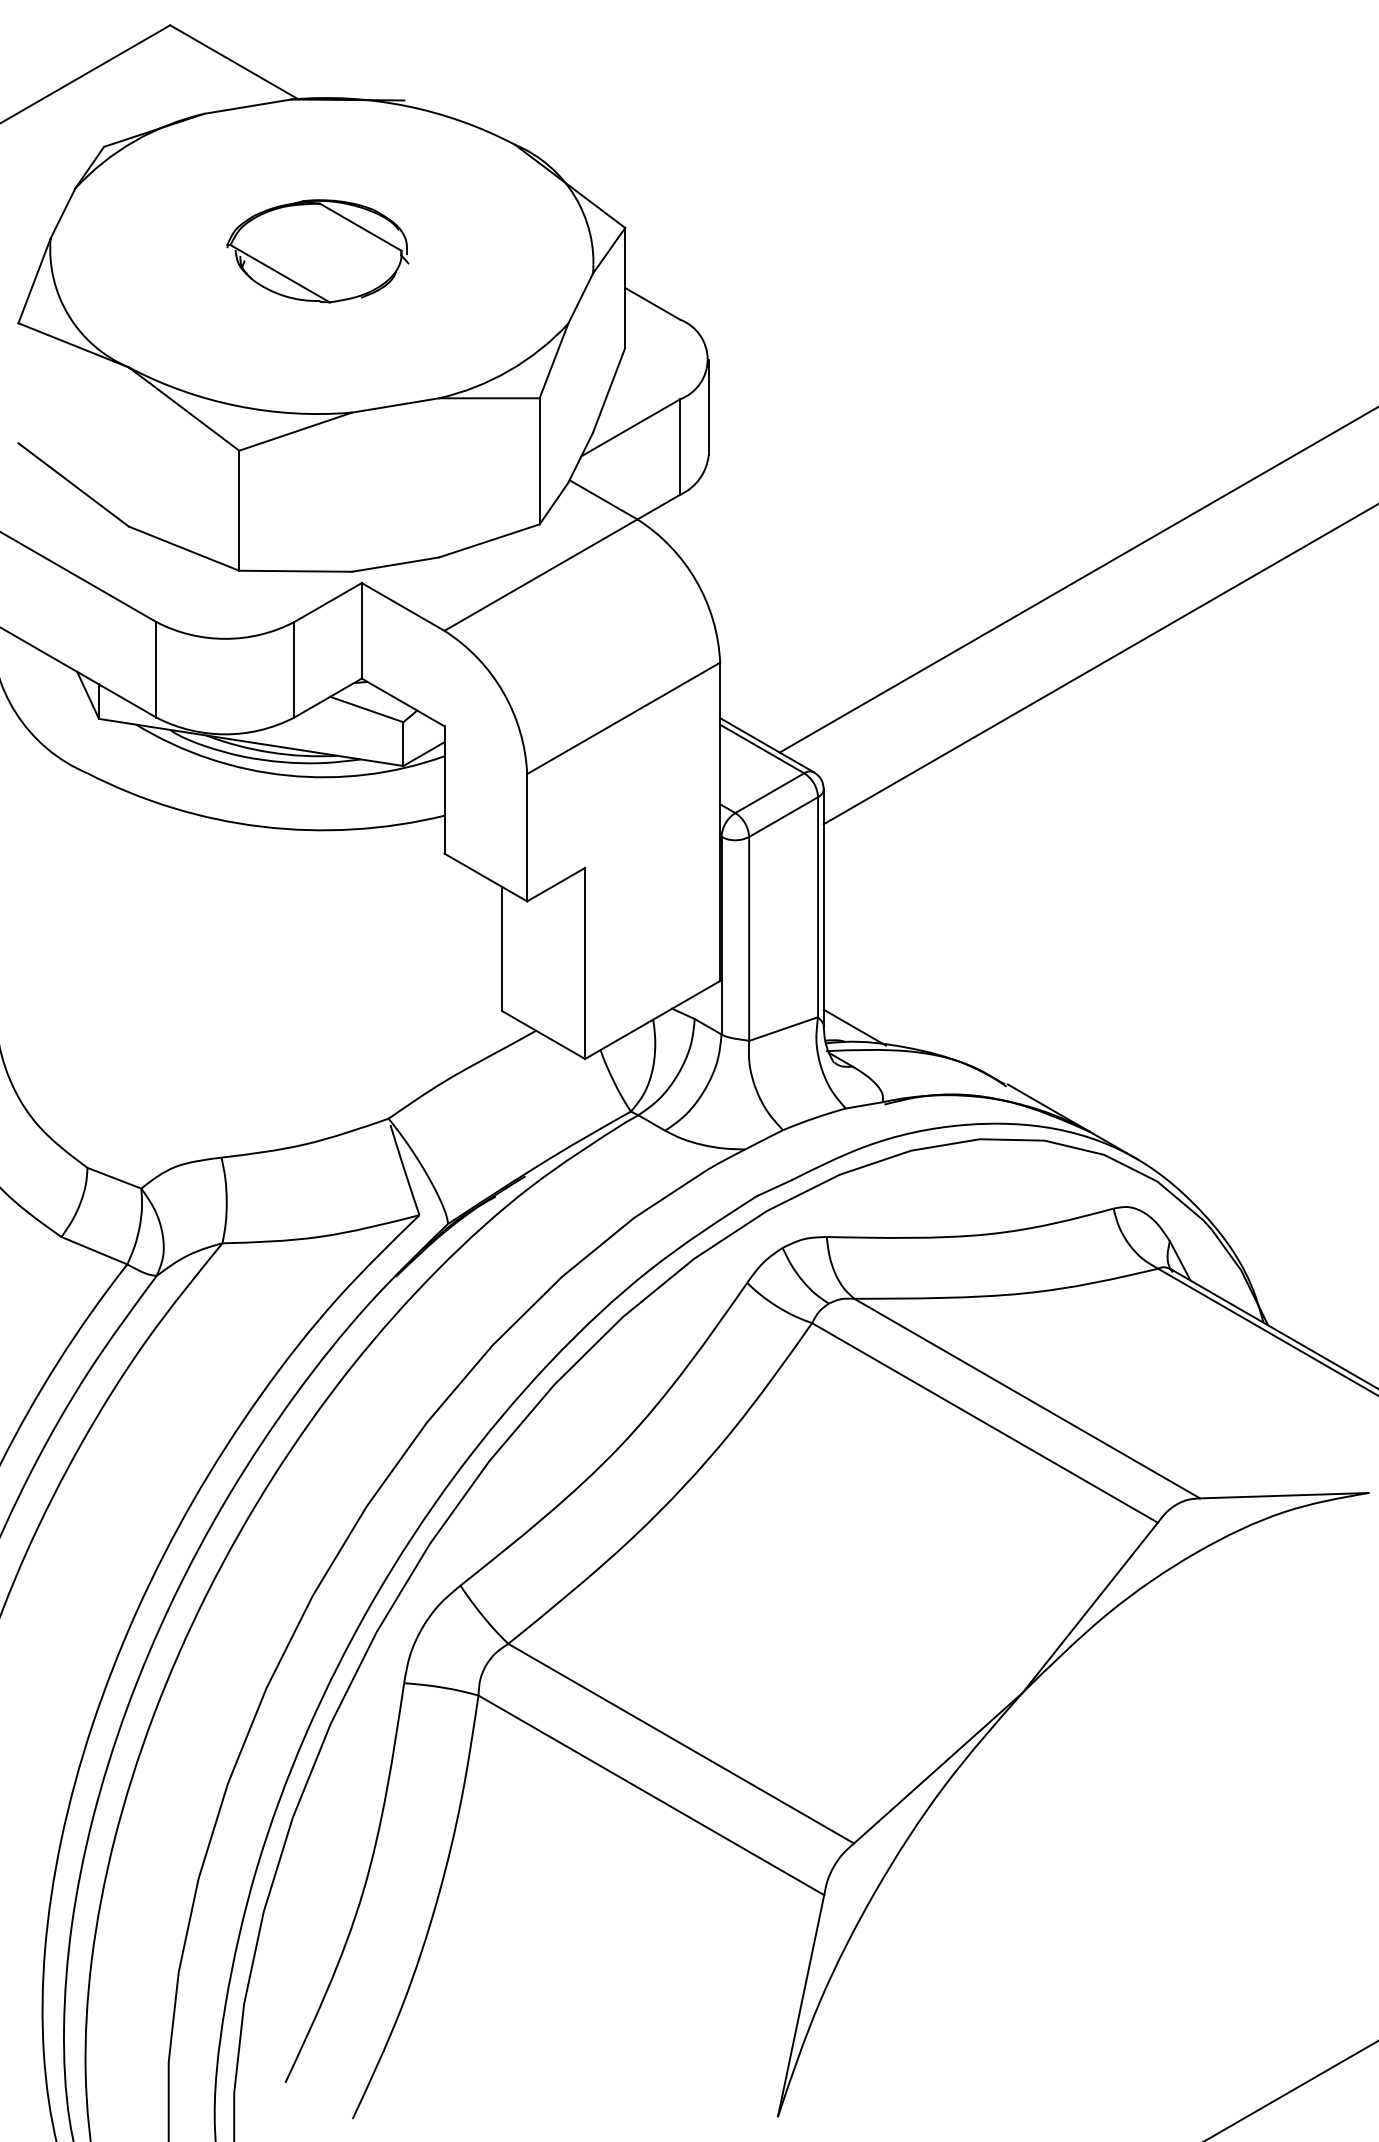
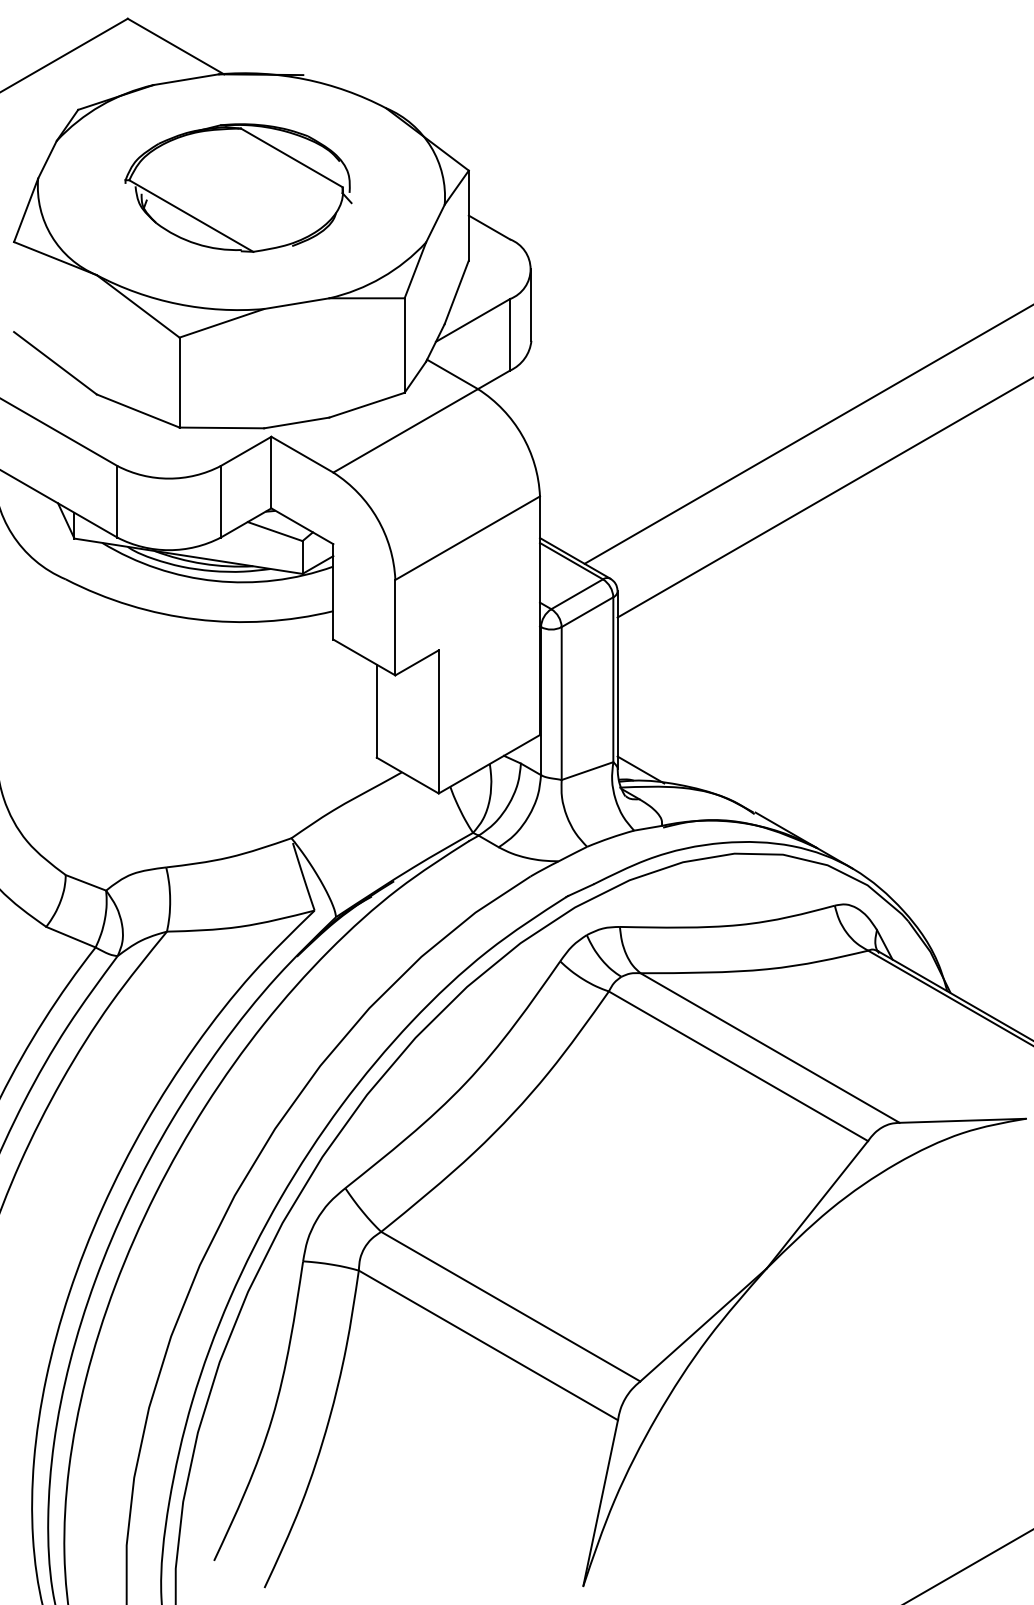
part: (317, 251) -> (238, 188), size x1.67

